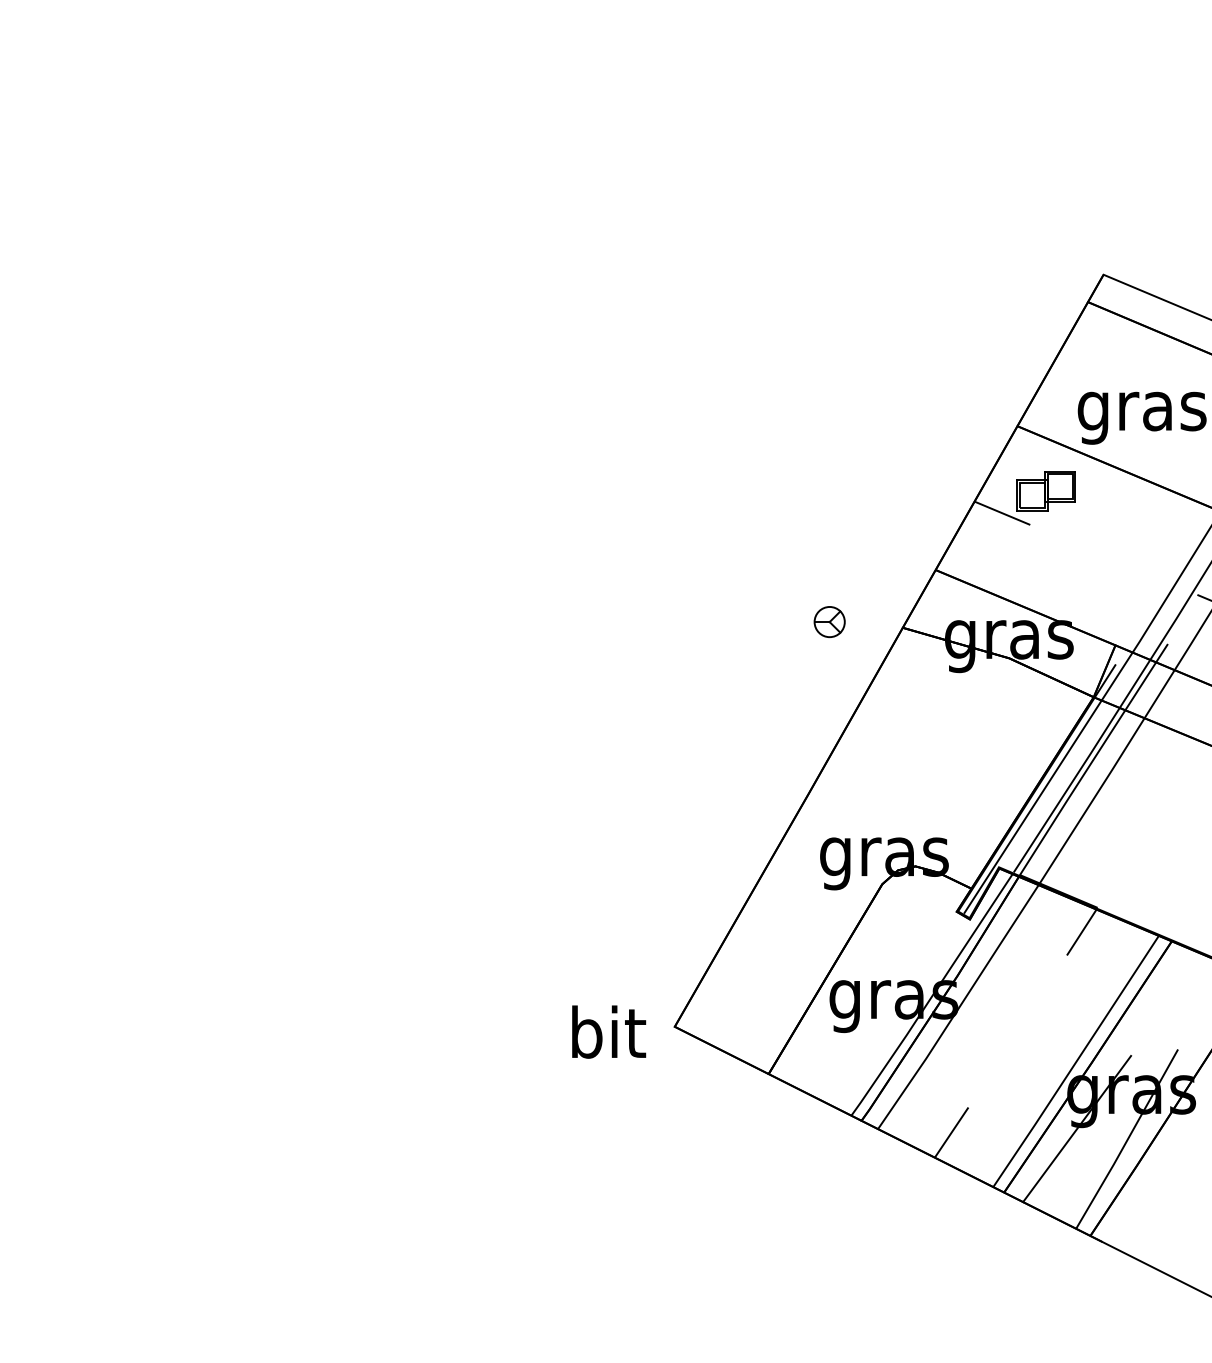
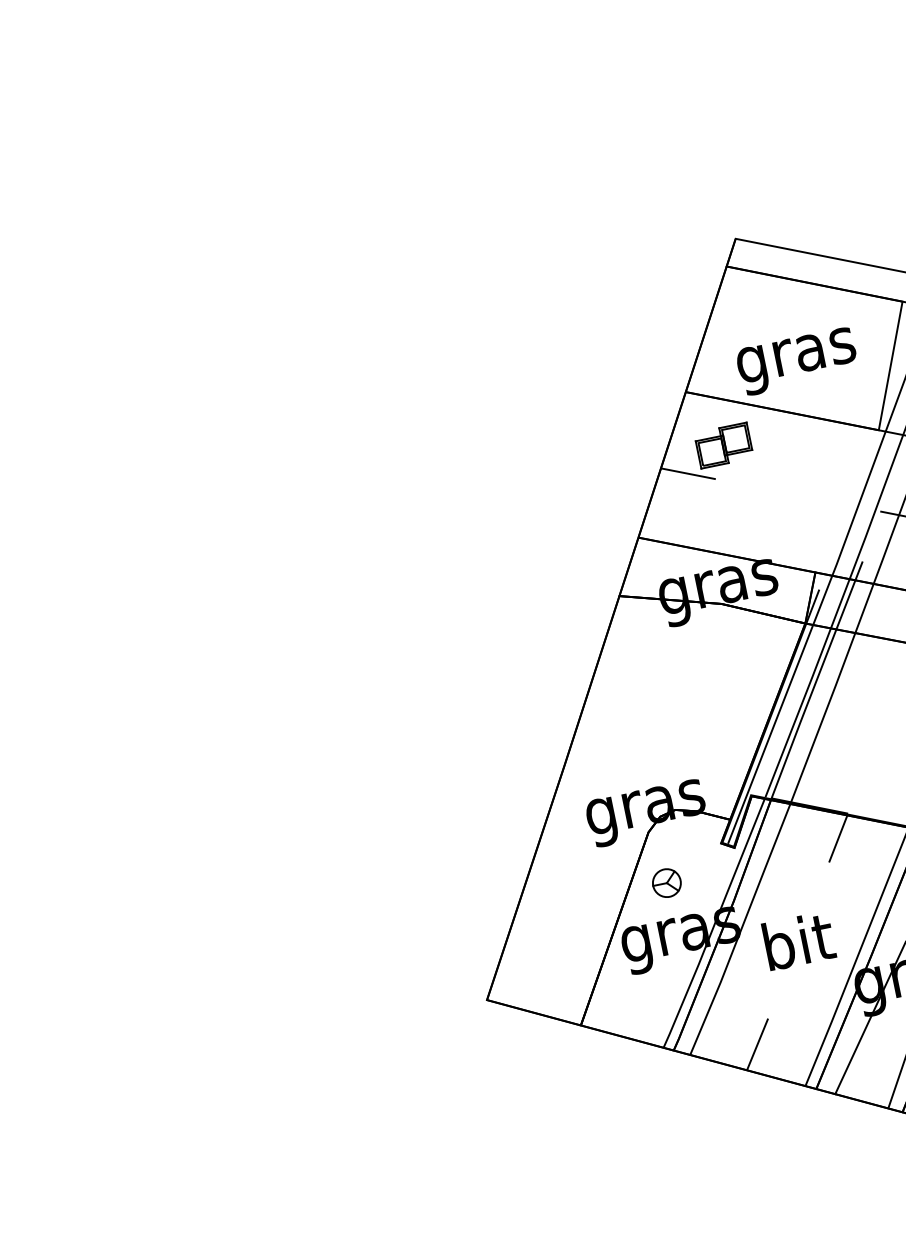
part: (829, 622) -> (666, 883), moved
text: (609, 1031) -> (799, 940), moved

